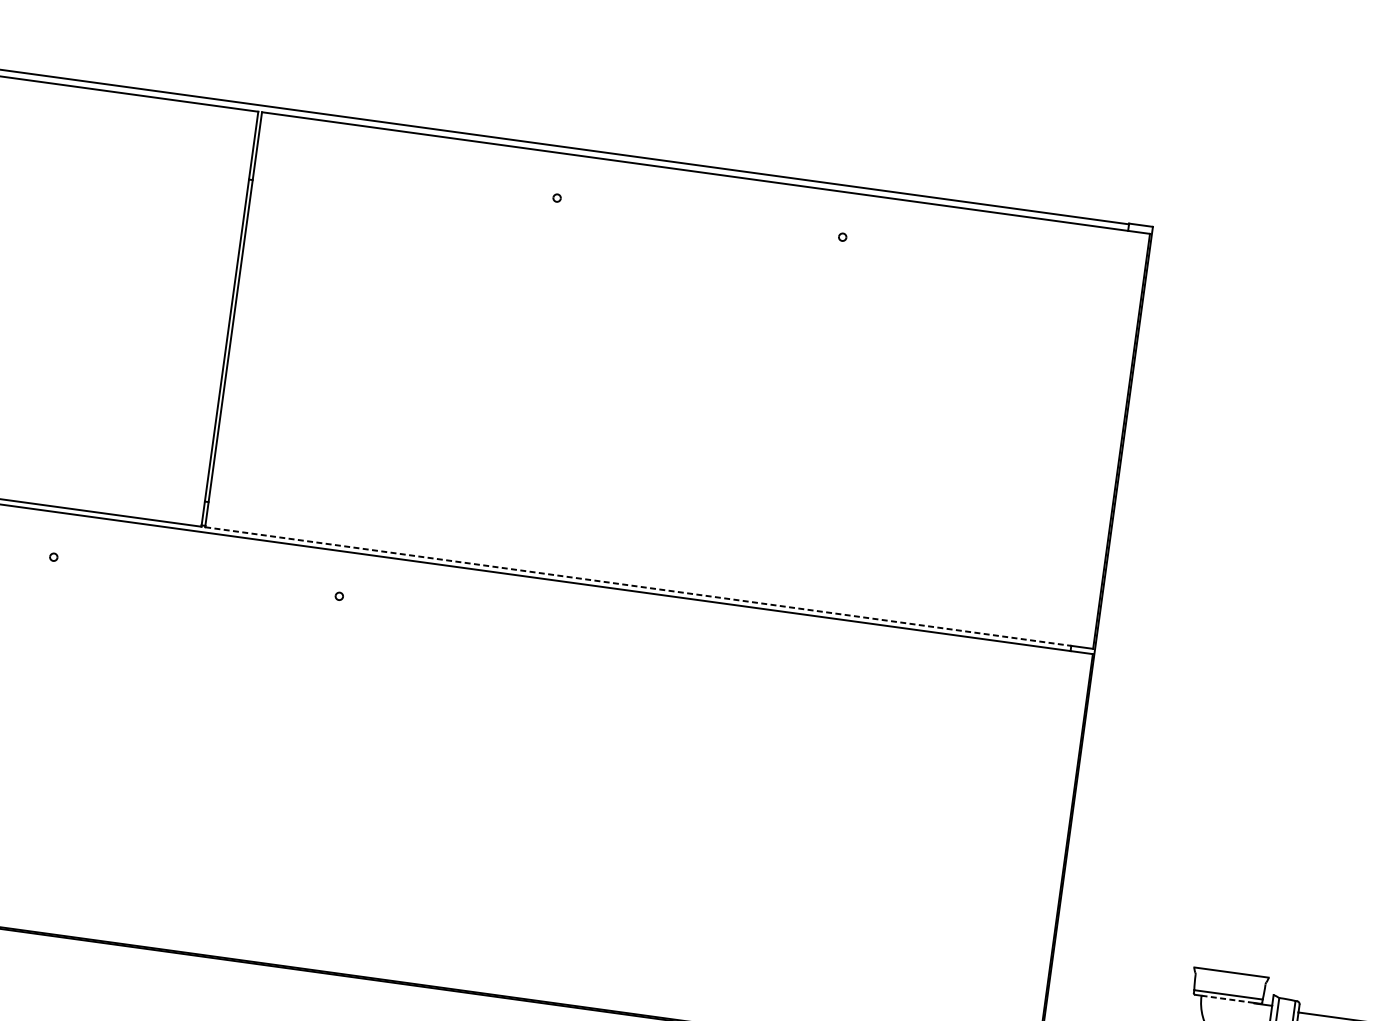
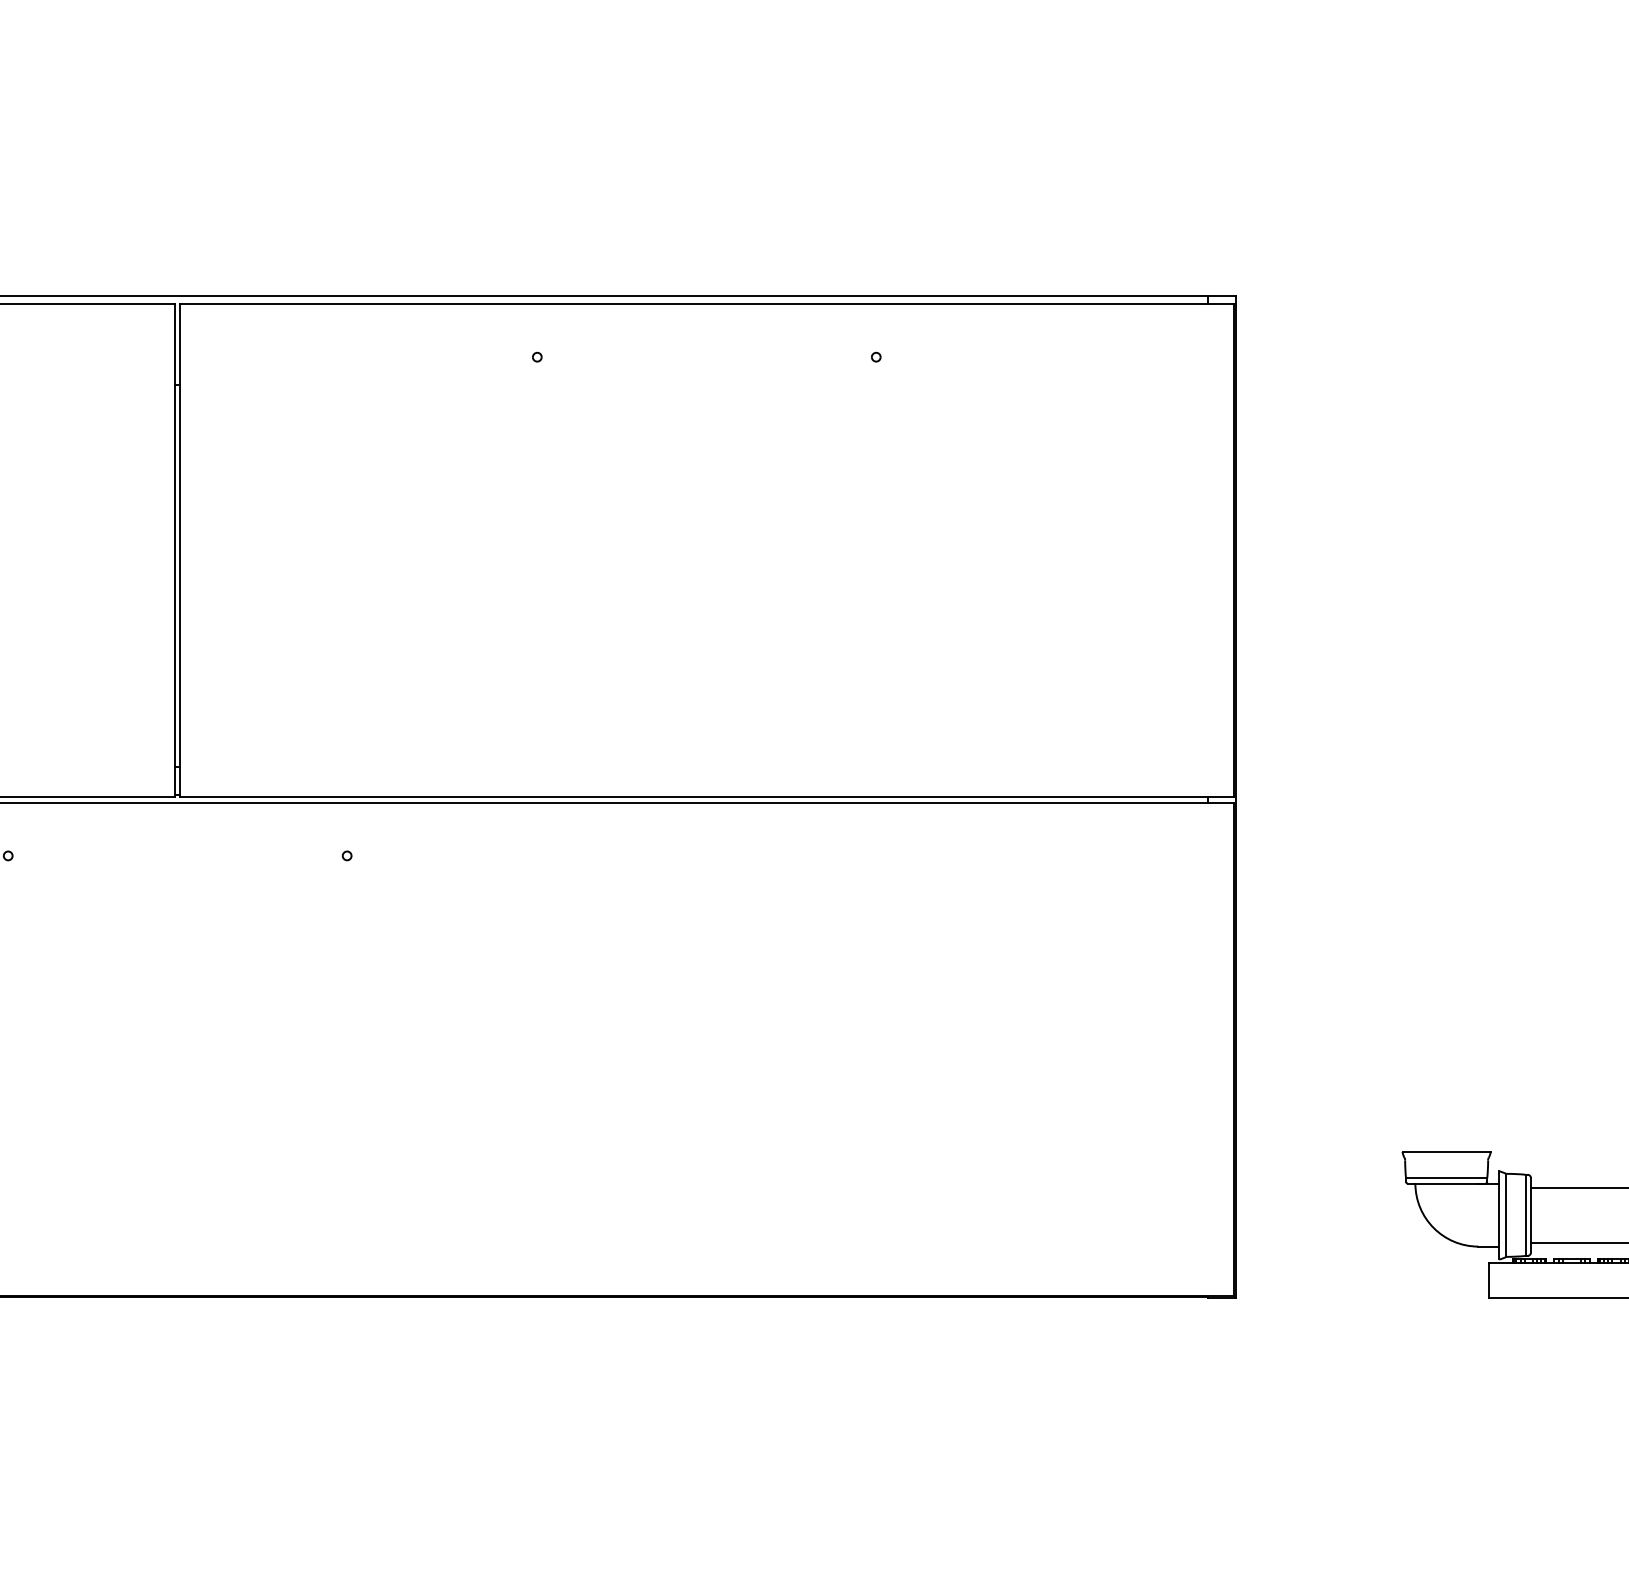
line: (638, 586) -> (693, 796), dashed -> solid
line: (1228, 999) -> (1447, 1183), dashed -> solid

